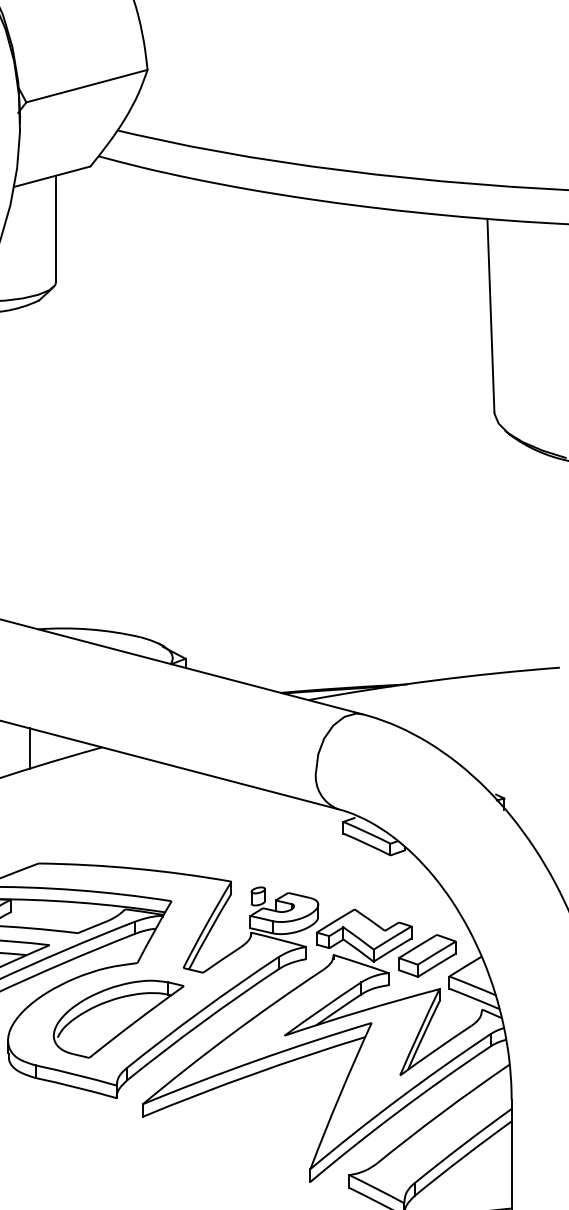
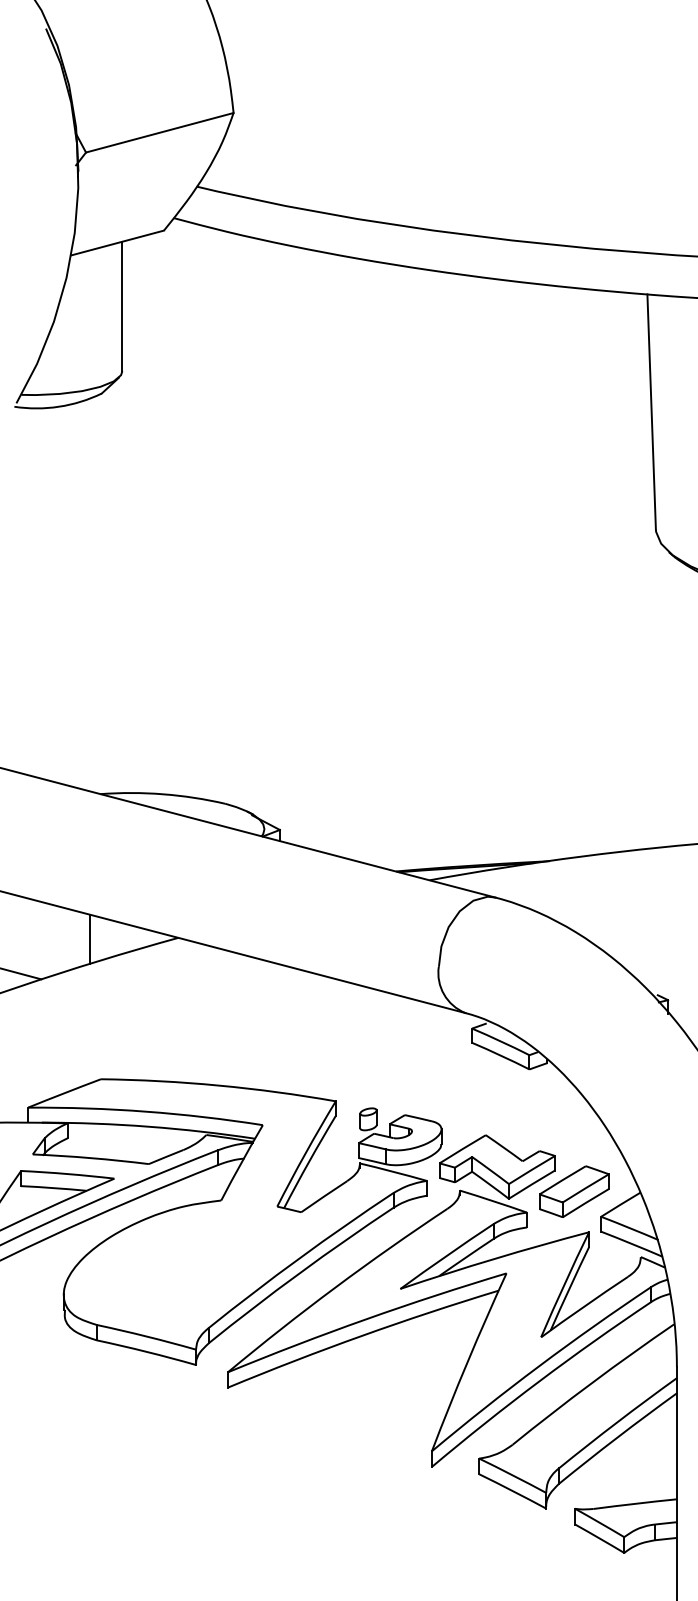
part: (118, 1018) -> (198, 1268), removed

